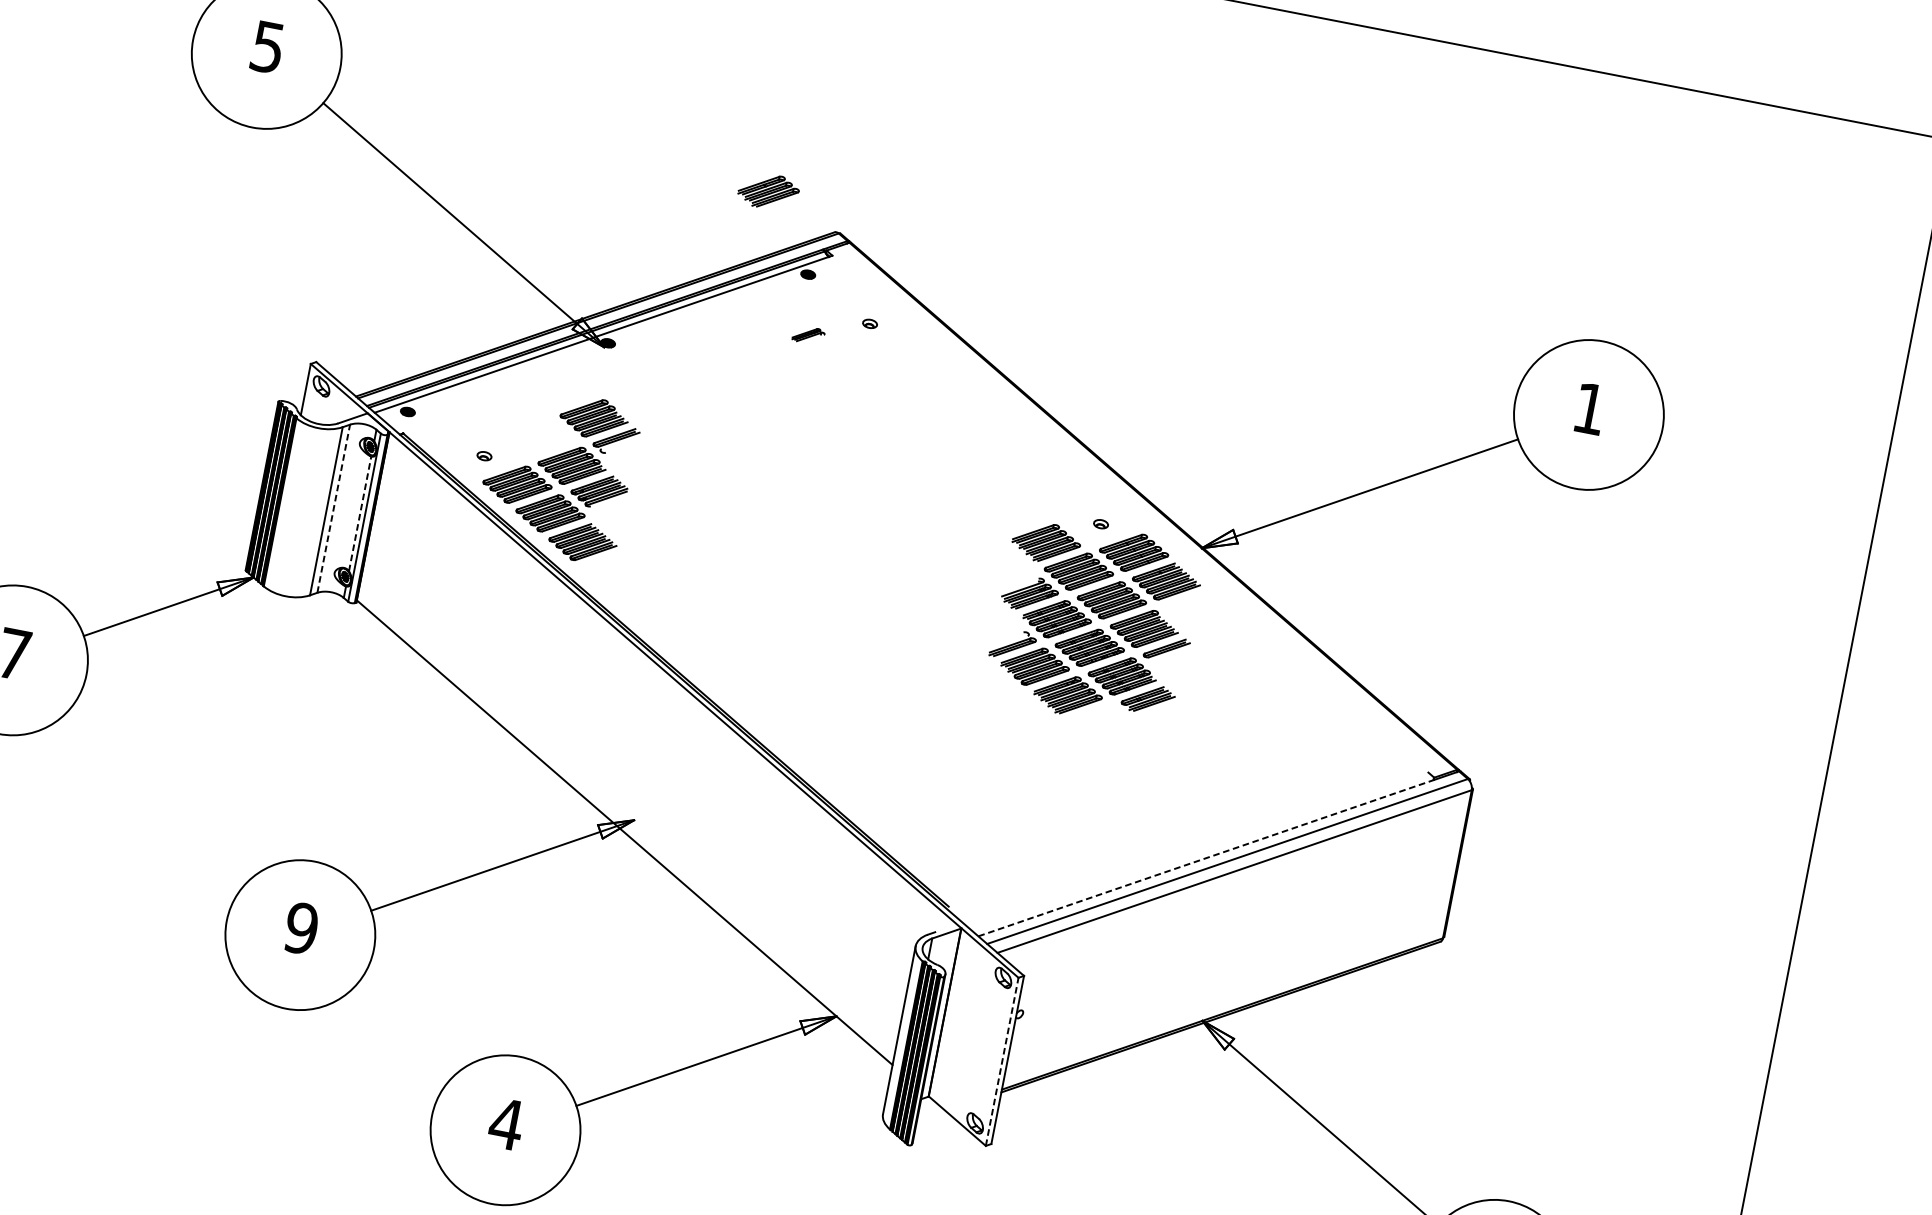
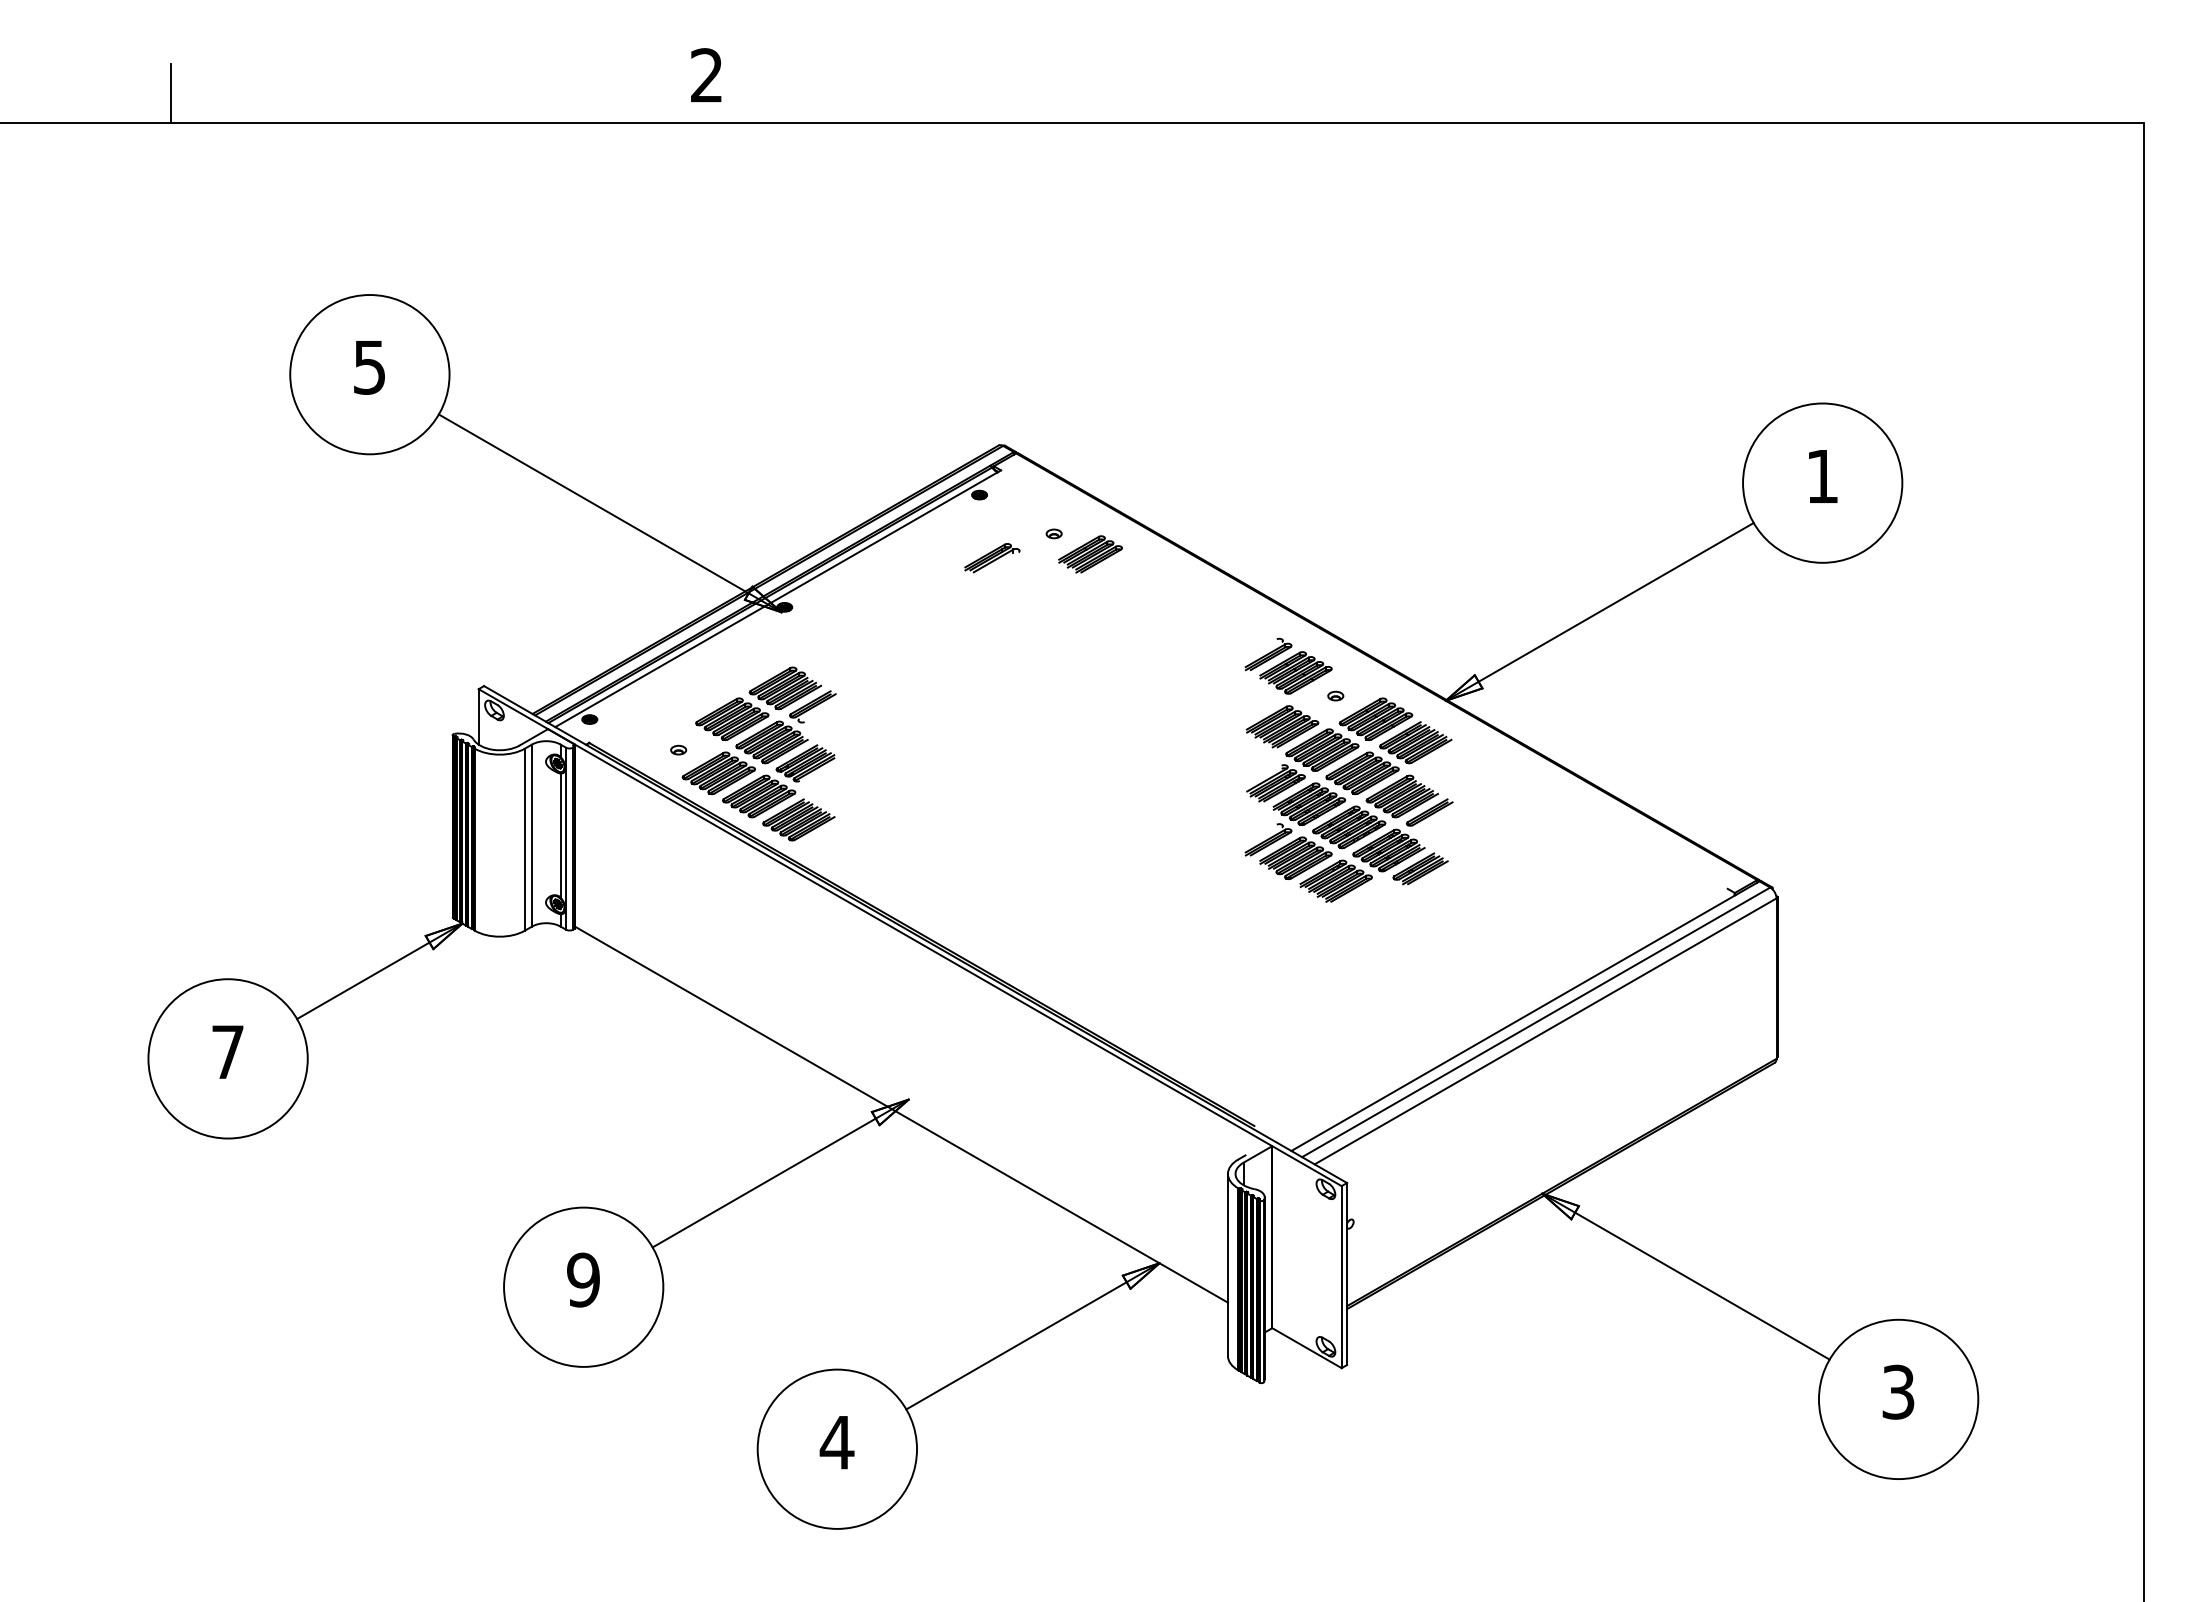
part: (768, 191) -> (1090, 554), moved
part: (808, 335) -> (992, 558), size x1.67
part: (539, 436) -> (732, 718), added
part: (1062, 487) -> (1288, 665), added
line: (334, 508) -> (532, 835), dashed -> solid
line: (360, 513) -> (560, 835), dashed -> solid
line: (1206, 857) -> (1513, 1022), dashed -> solid
line: (1002, 1061) -> (1341, 1276), dashed -> solid

